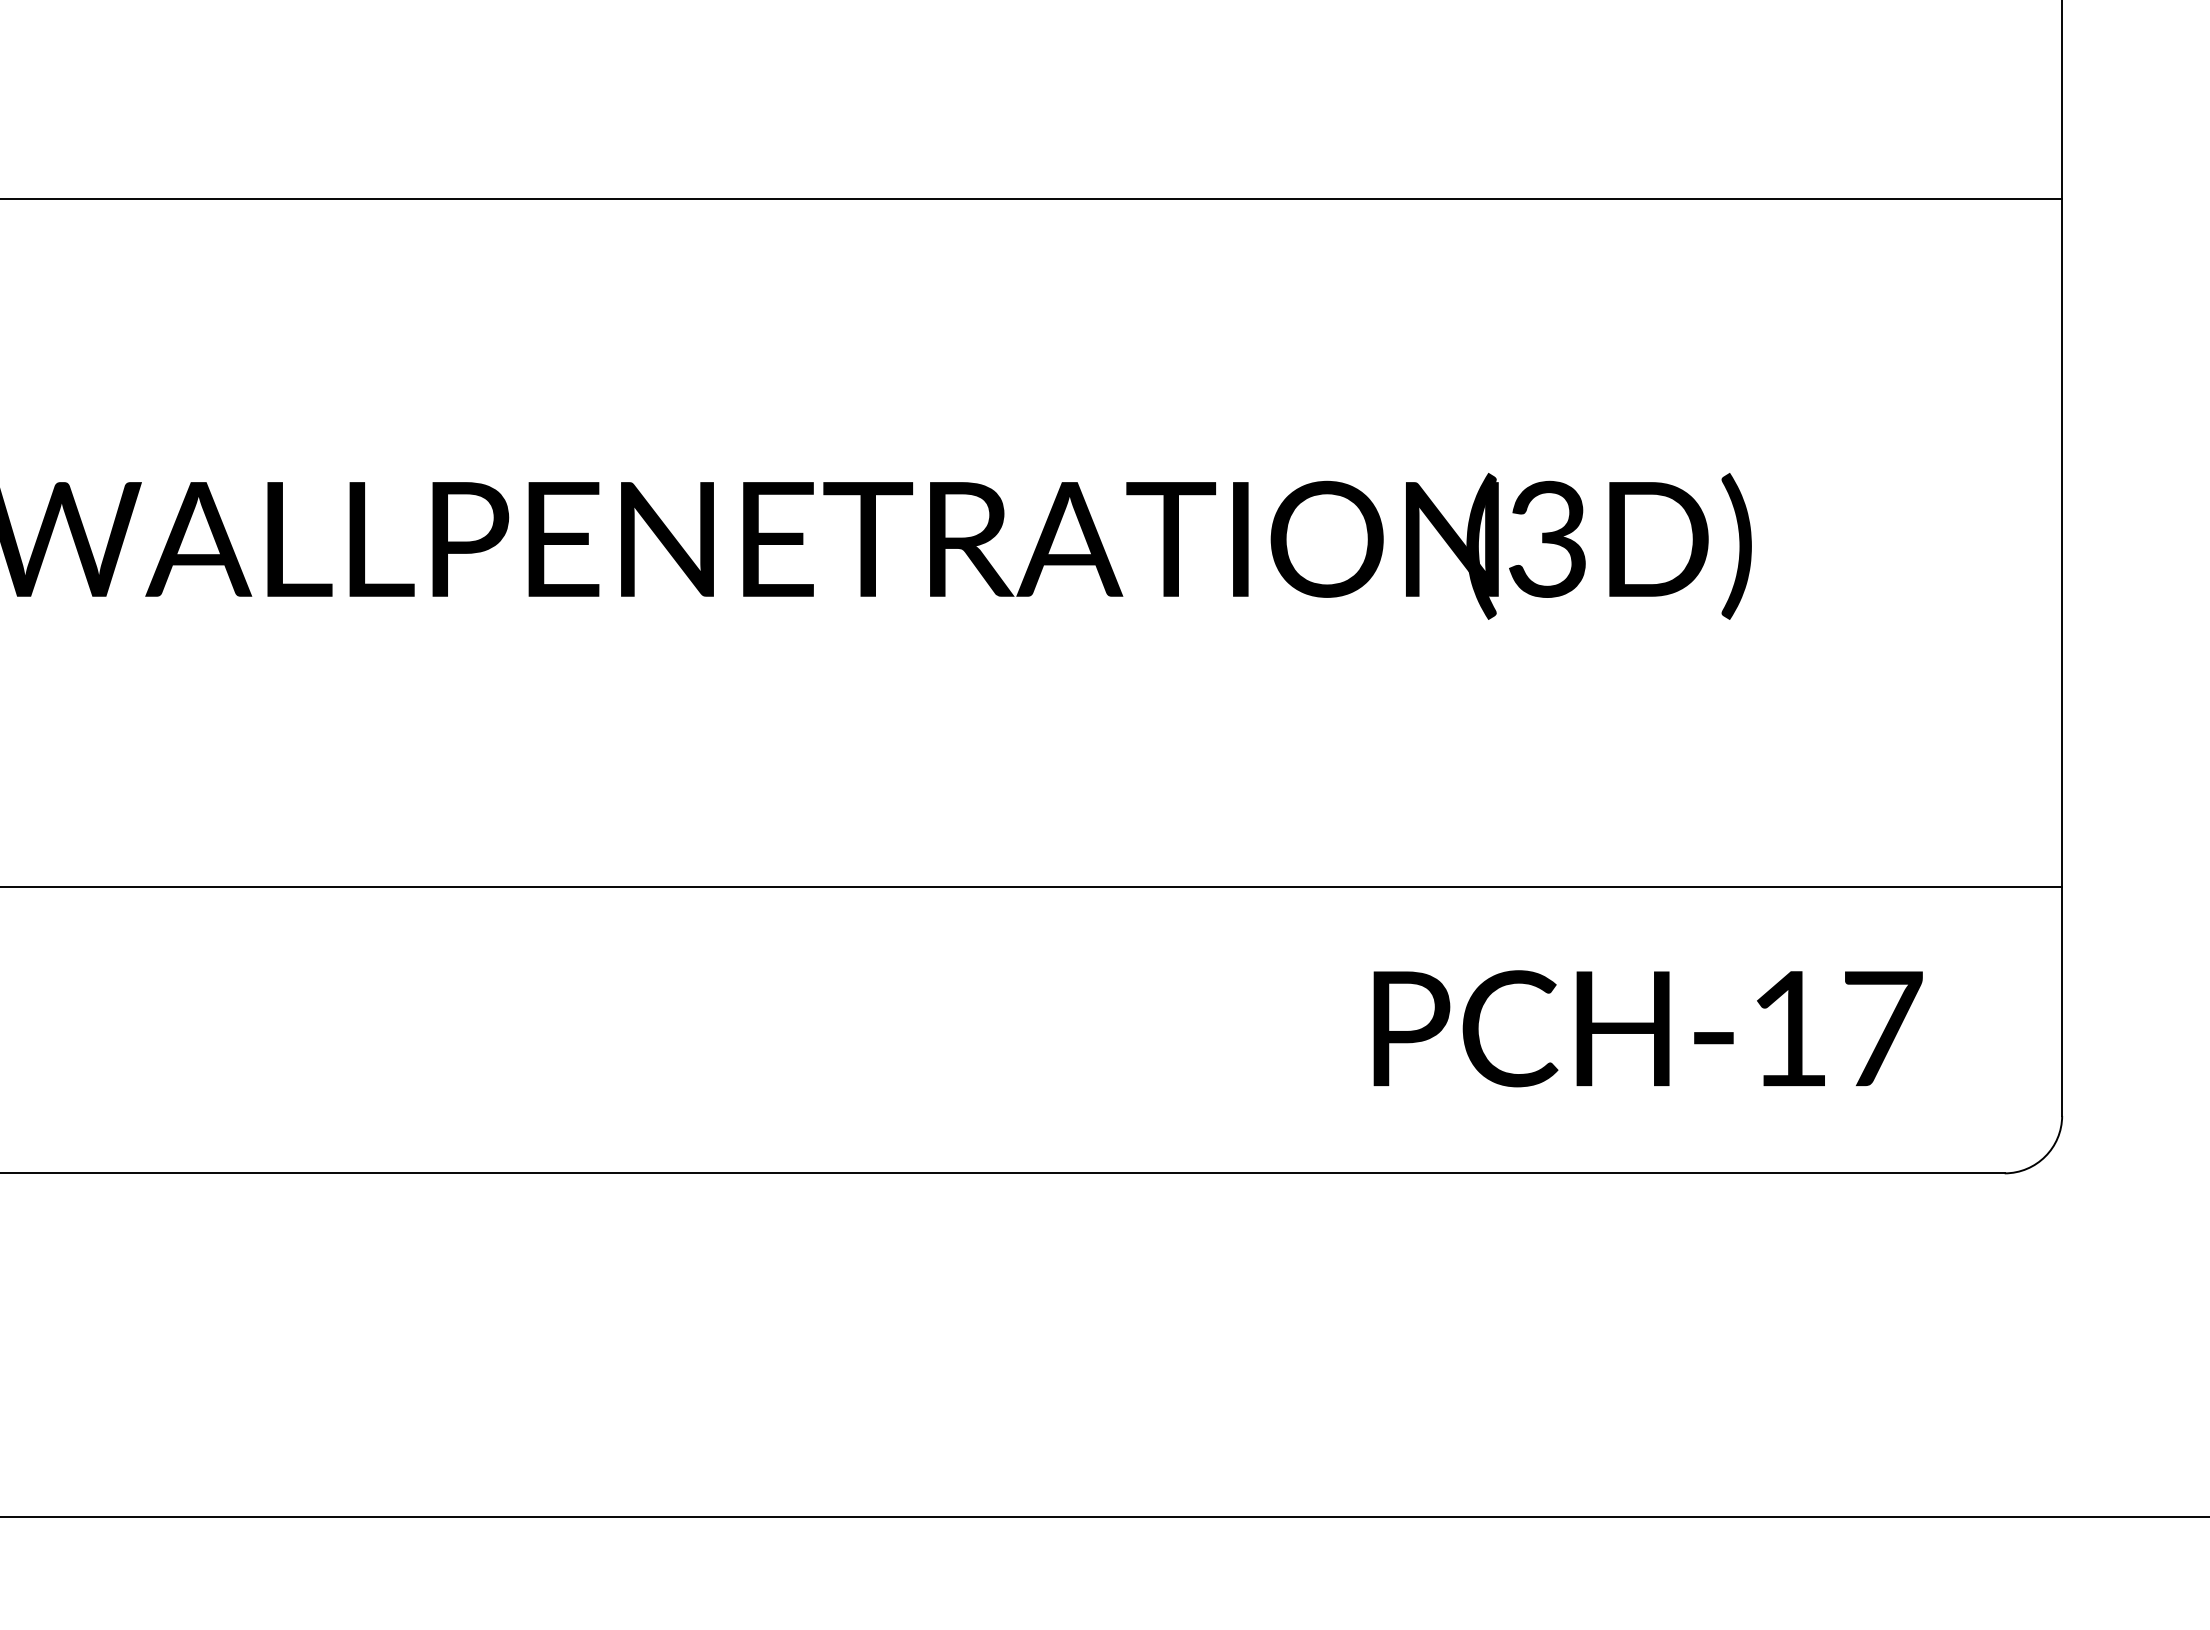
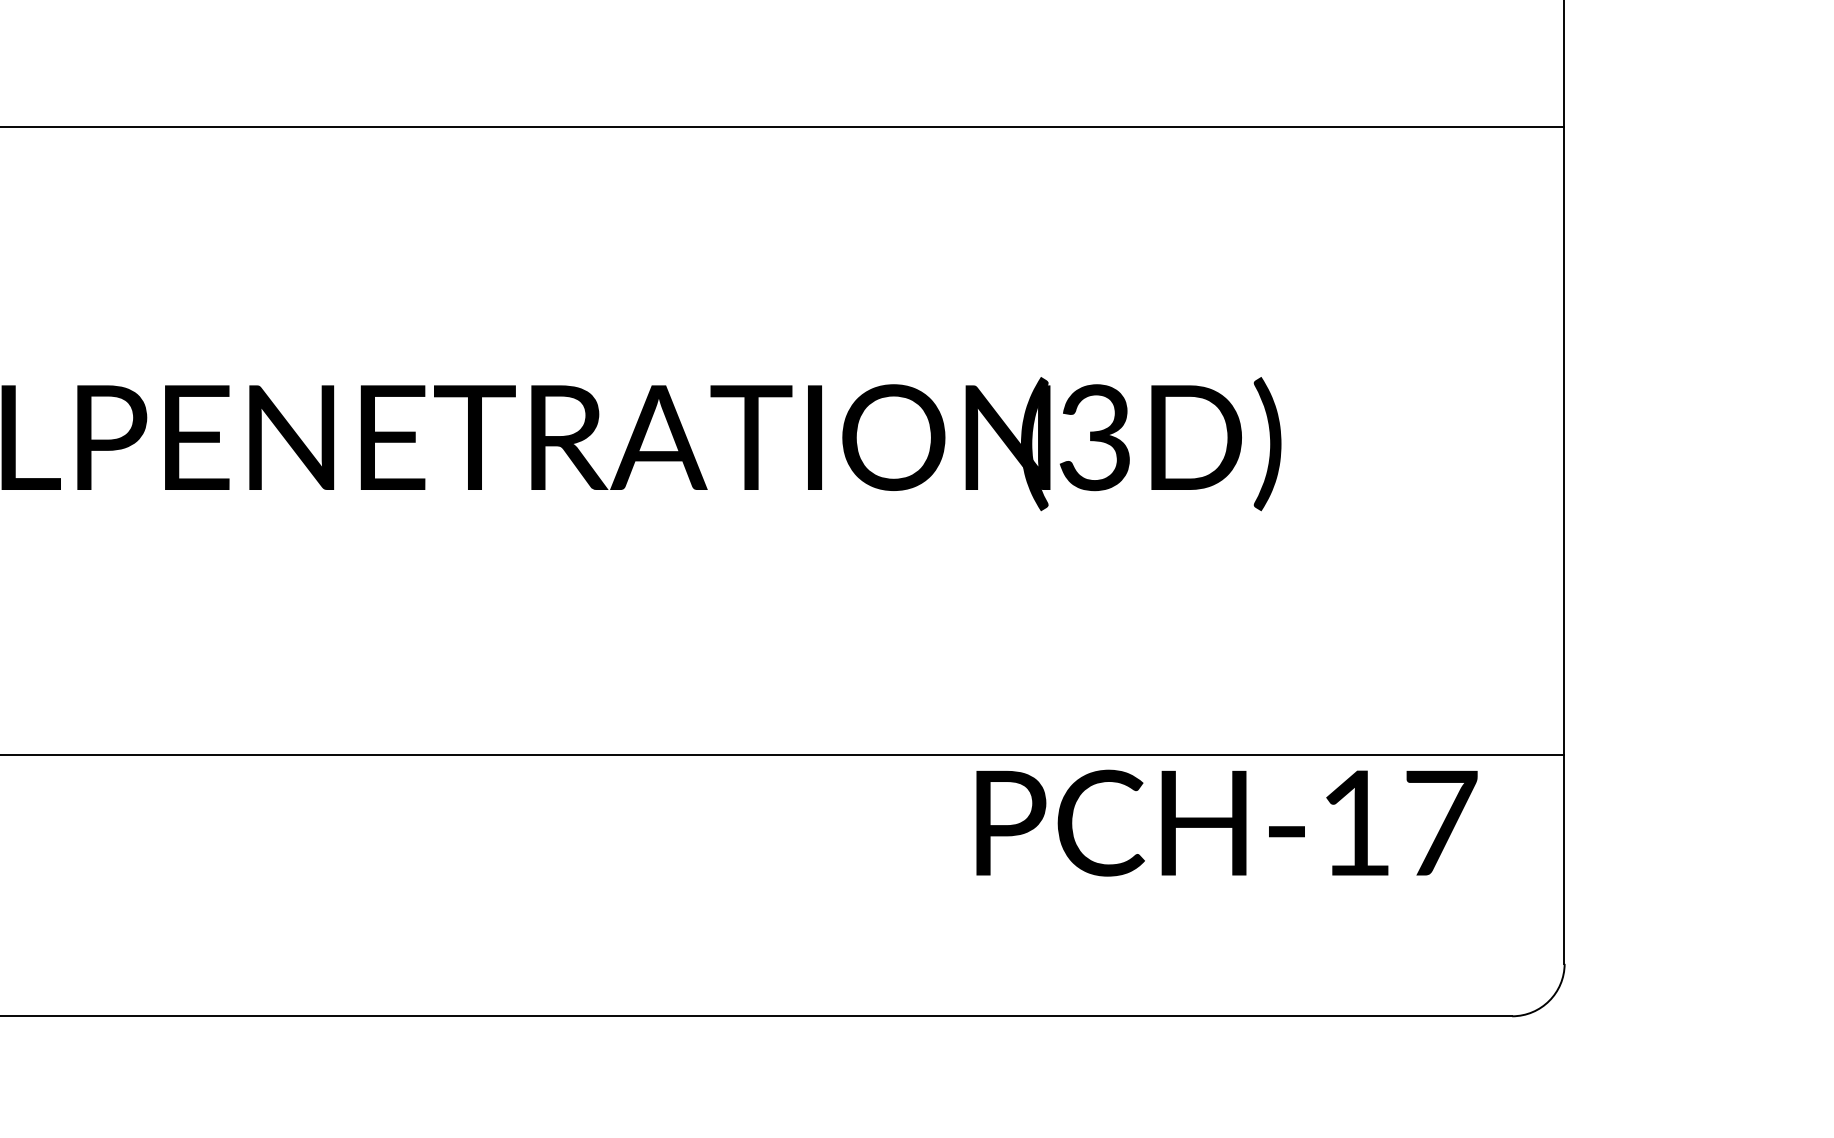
text: (1647, 1028) -> (1226, 822), moved

